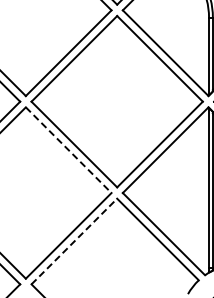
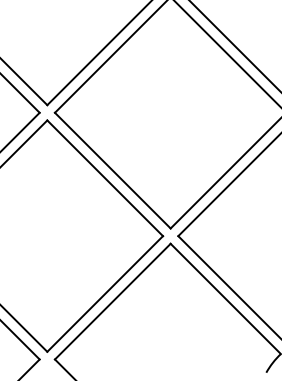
line: (68, 150) -> (104, 178), dashed -> solid
line: (74, 241) -> (113, 301), dashed -> solid

